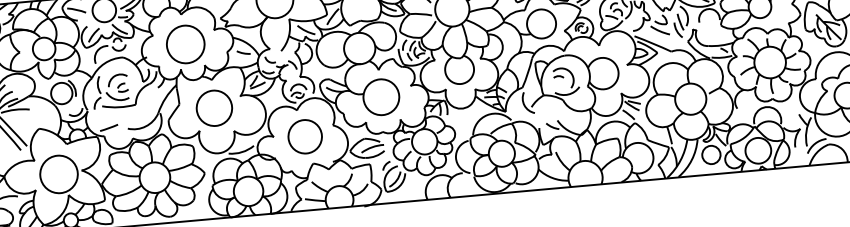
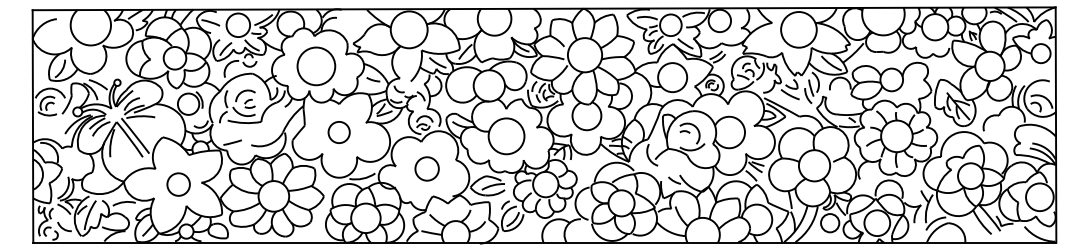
circle: (213, 108) -> (338, 132), size x0.6
circle: (304, 136) -> (426, 168), size x0.7
circle: (58, 174) -> (178, 184), size x0.6

